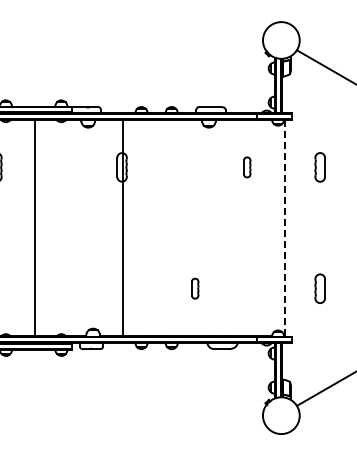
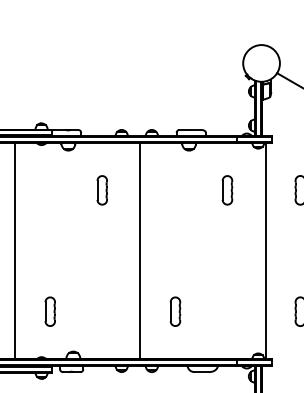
part: (246, 167) -> (226, 190), size x1.43
line: (123, 227) -> (140, 250), moved
line: (285, 227) -> (265, 250), dashed -> solid
part: (69, 288) -> (49, 311), added
part: (194, 288) -> (174, 311), size x1.43

